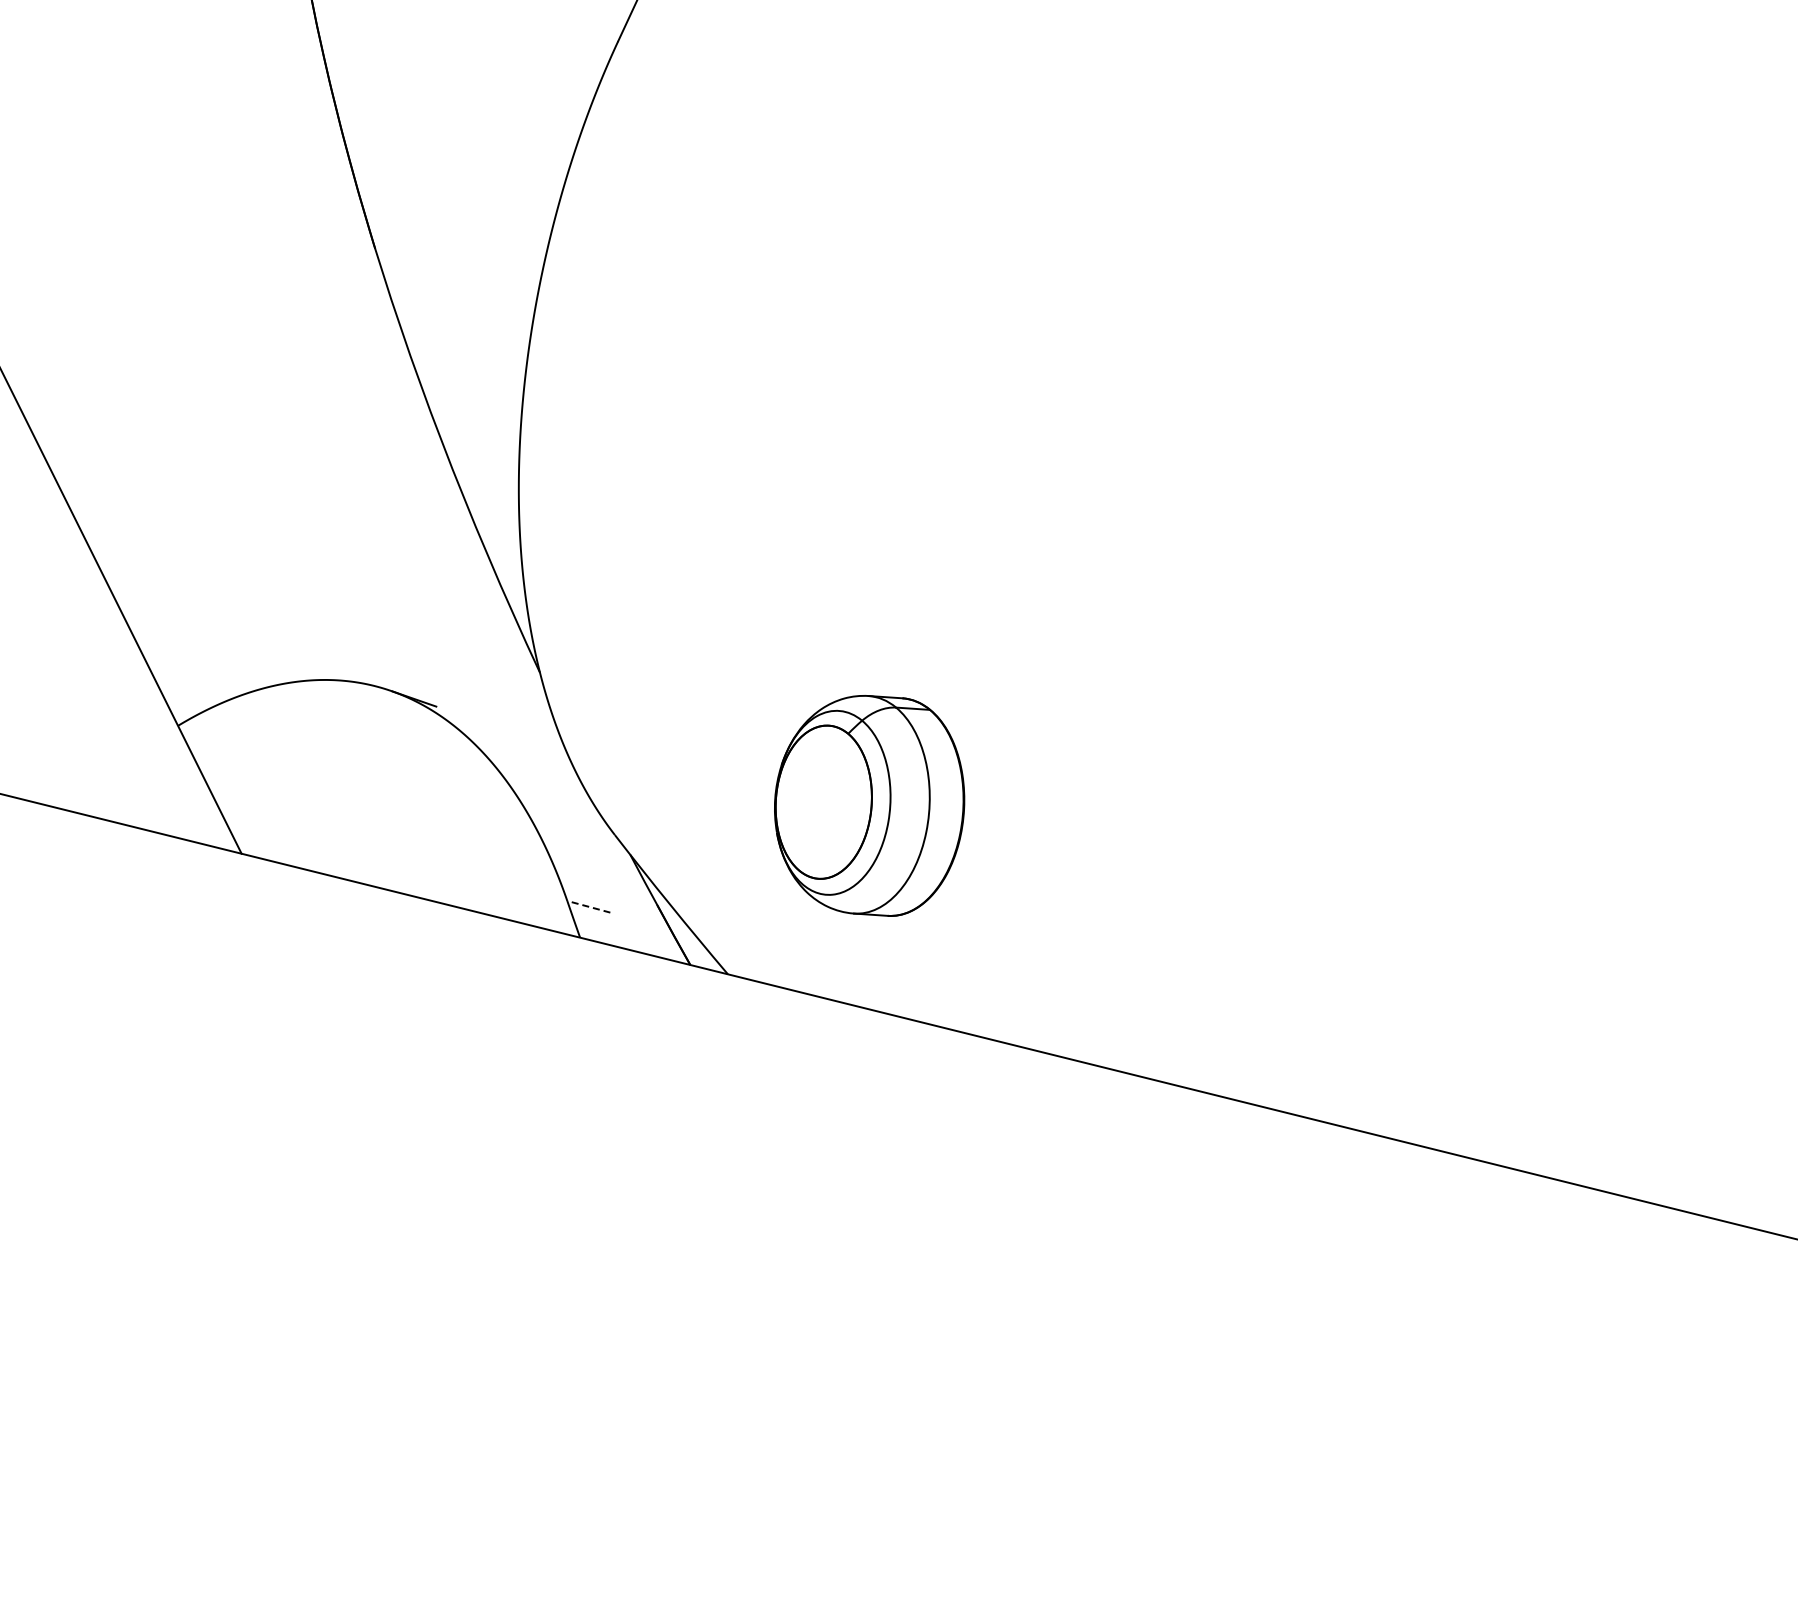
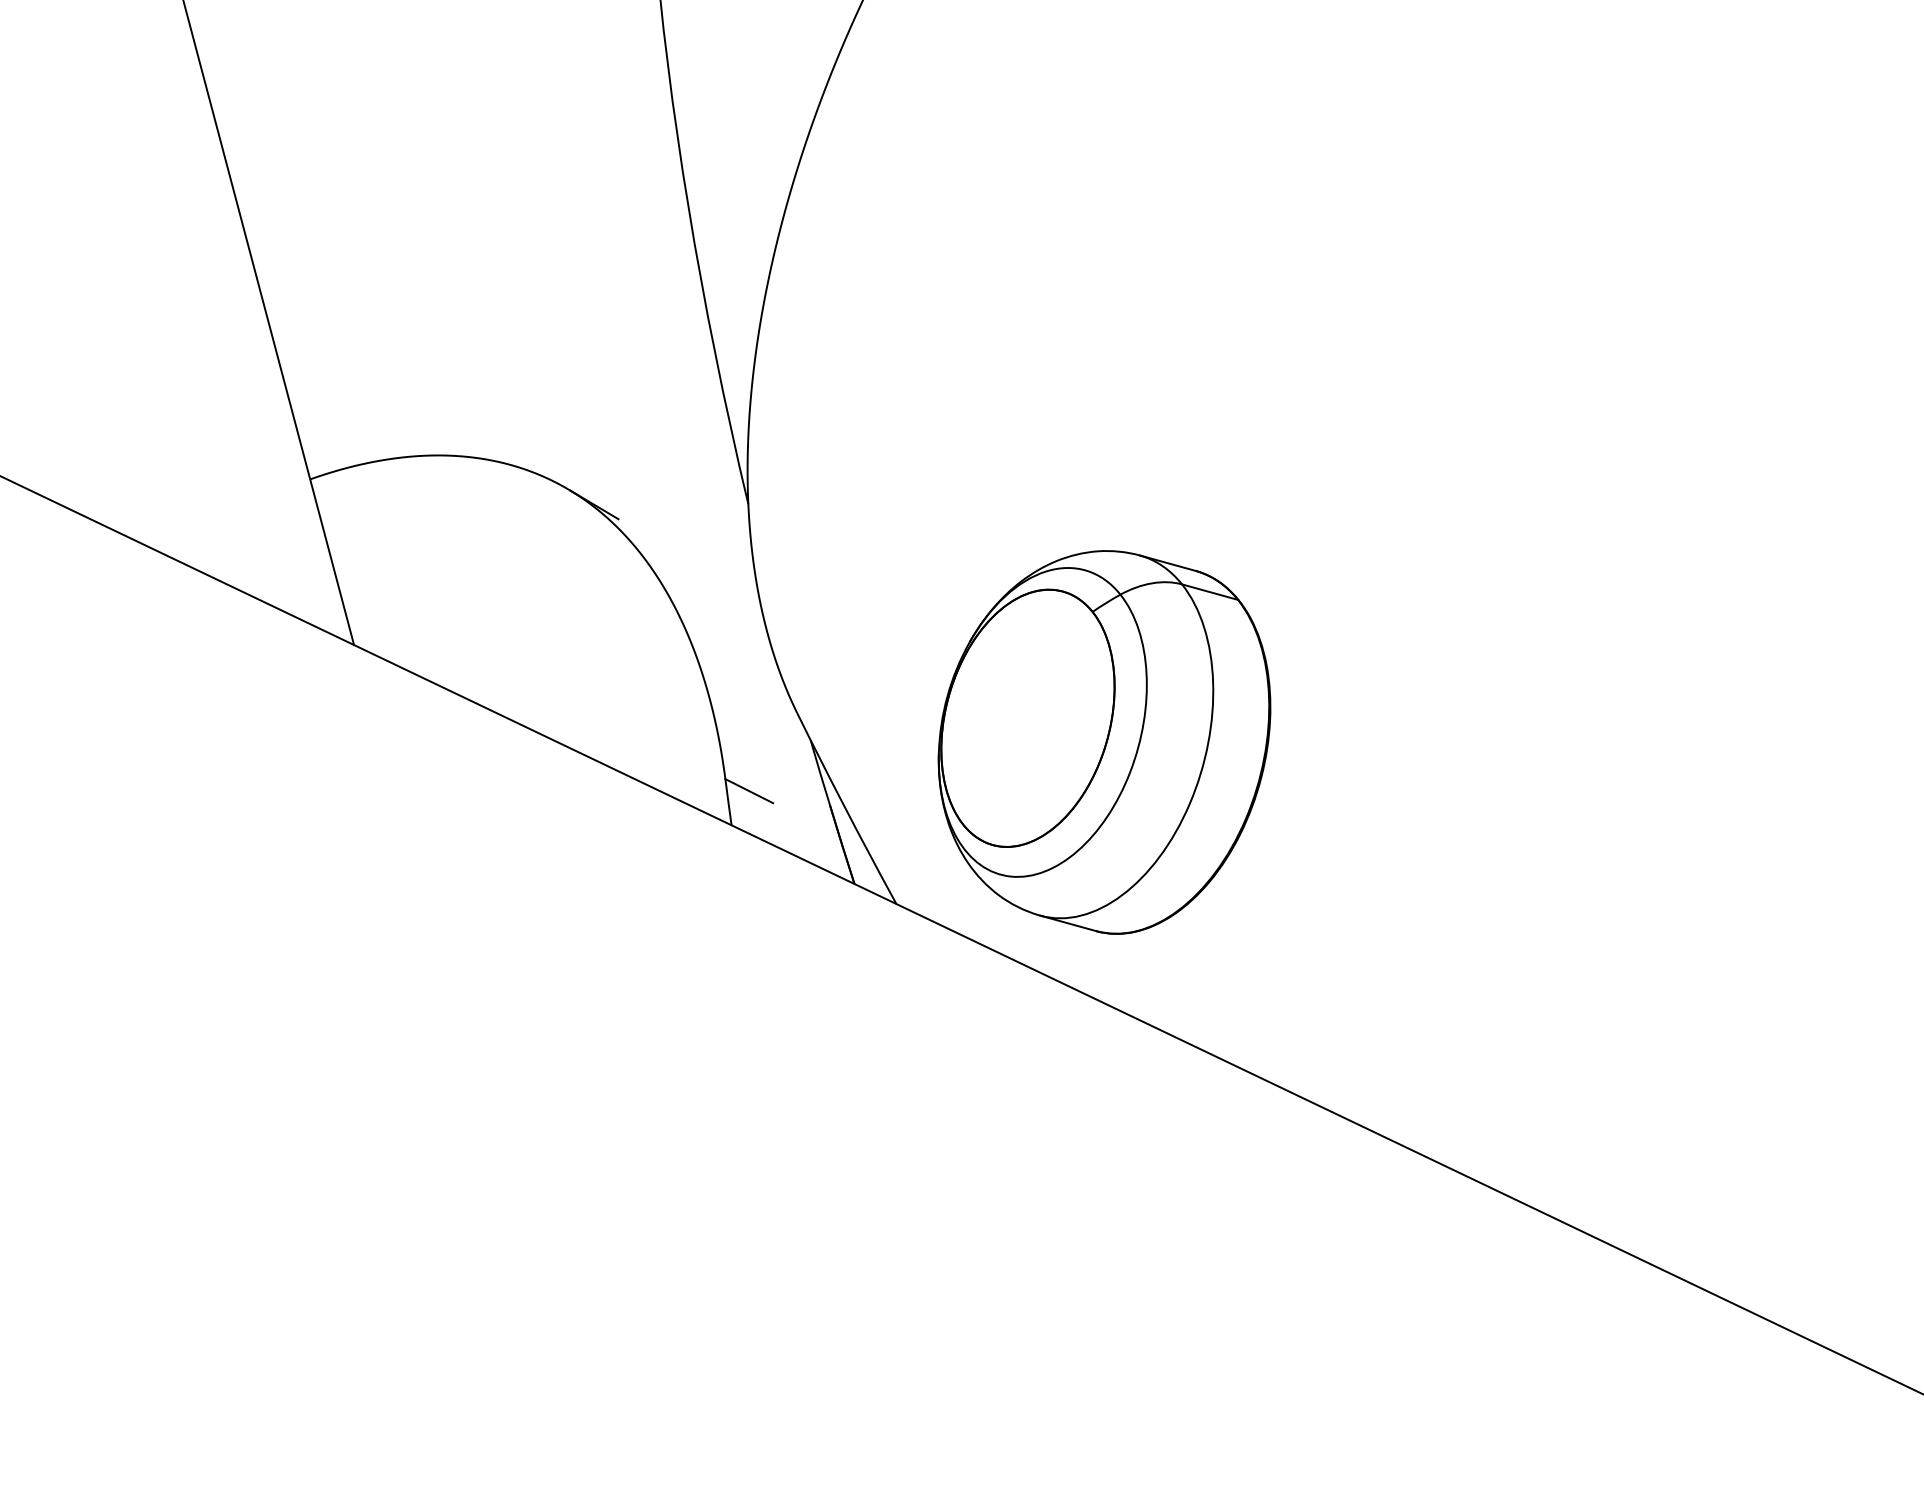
part: (869, 805) -> (1103, 739), size x1.43
line: (588, 906) -> (748, 790), dashed -> solid

